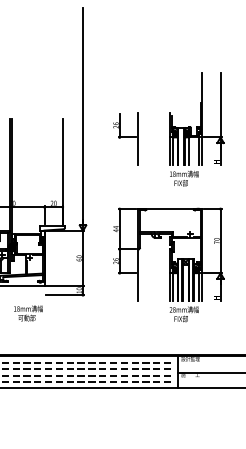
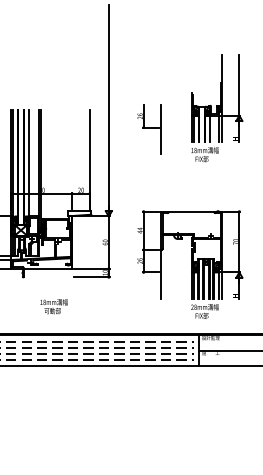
part: (197, 129) -> (217, 108), moved
part: (169, 264) -> (190, 264), moved
text: (27, 313) -> (53, 306), moved

